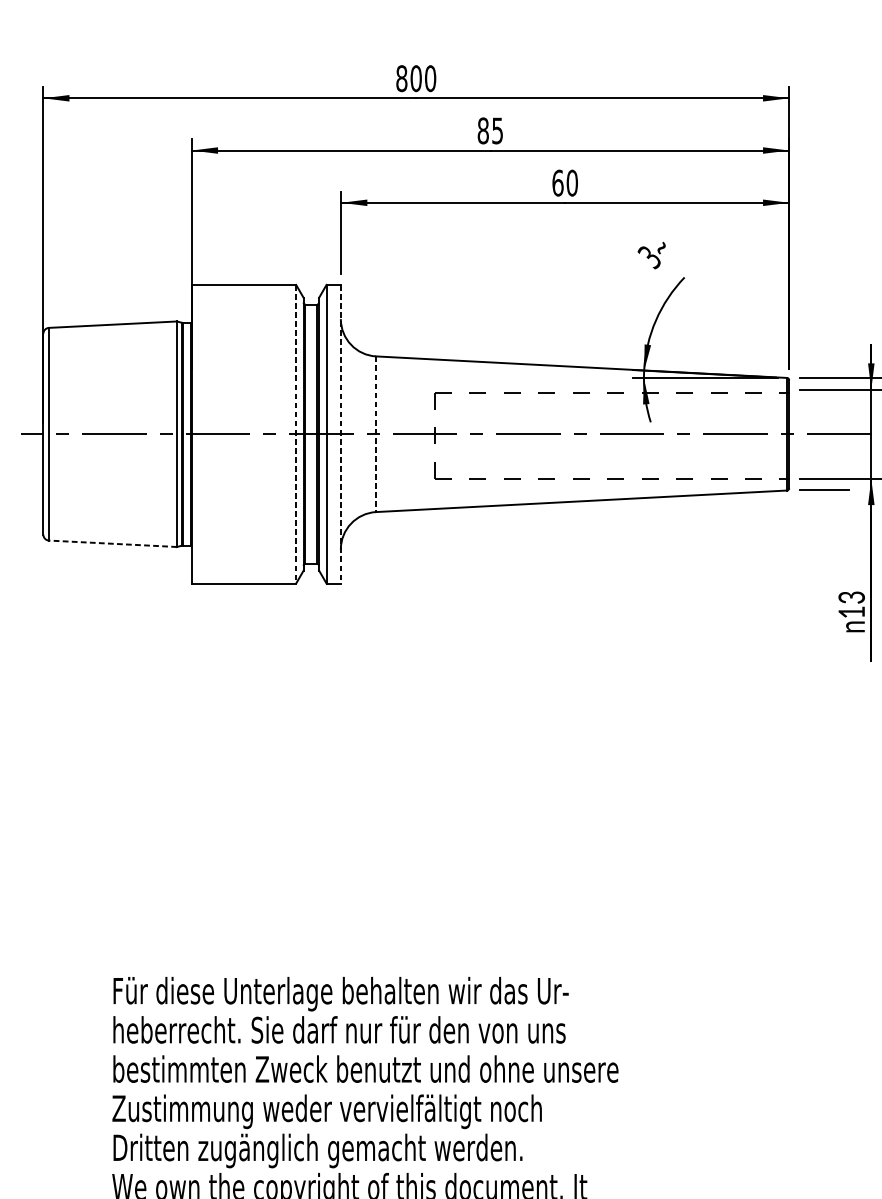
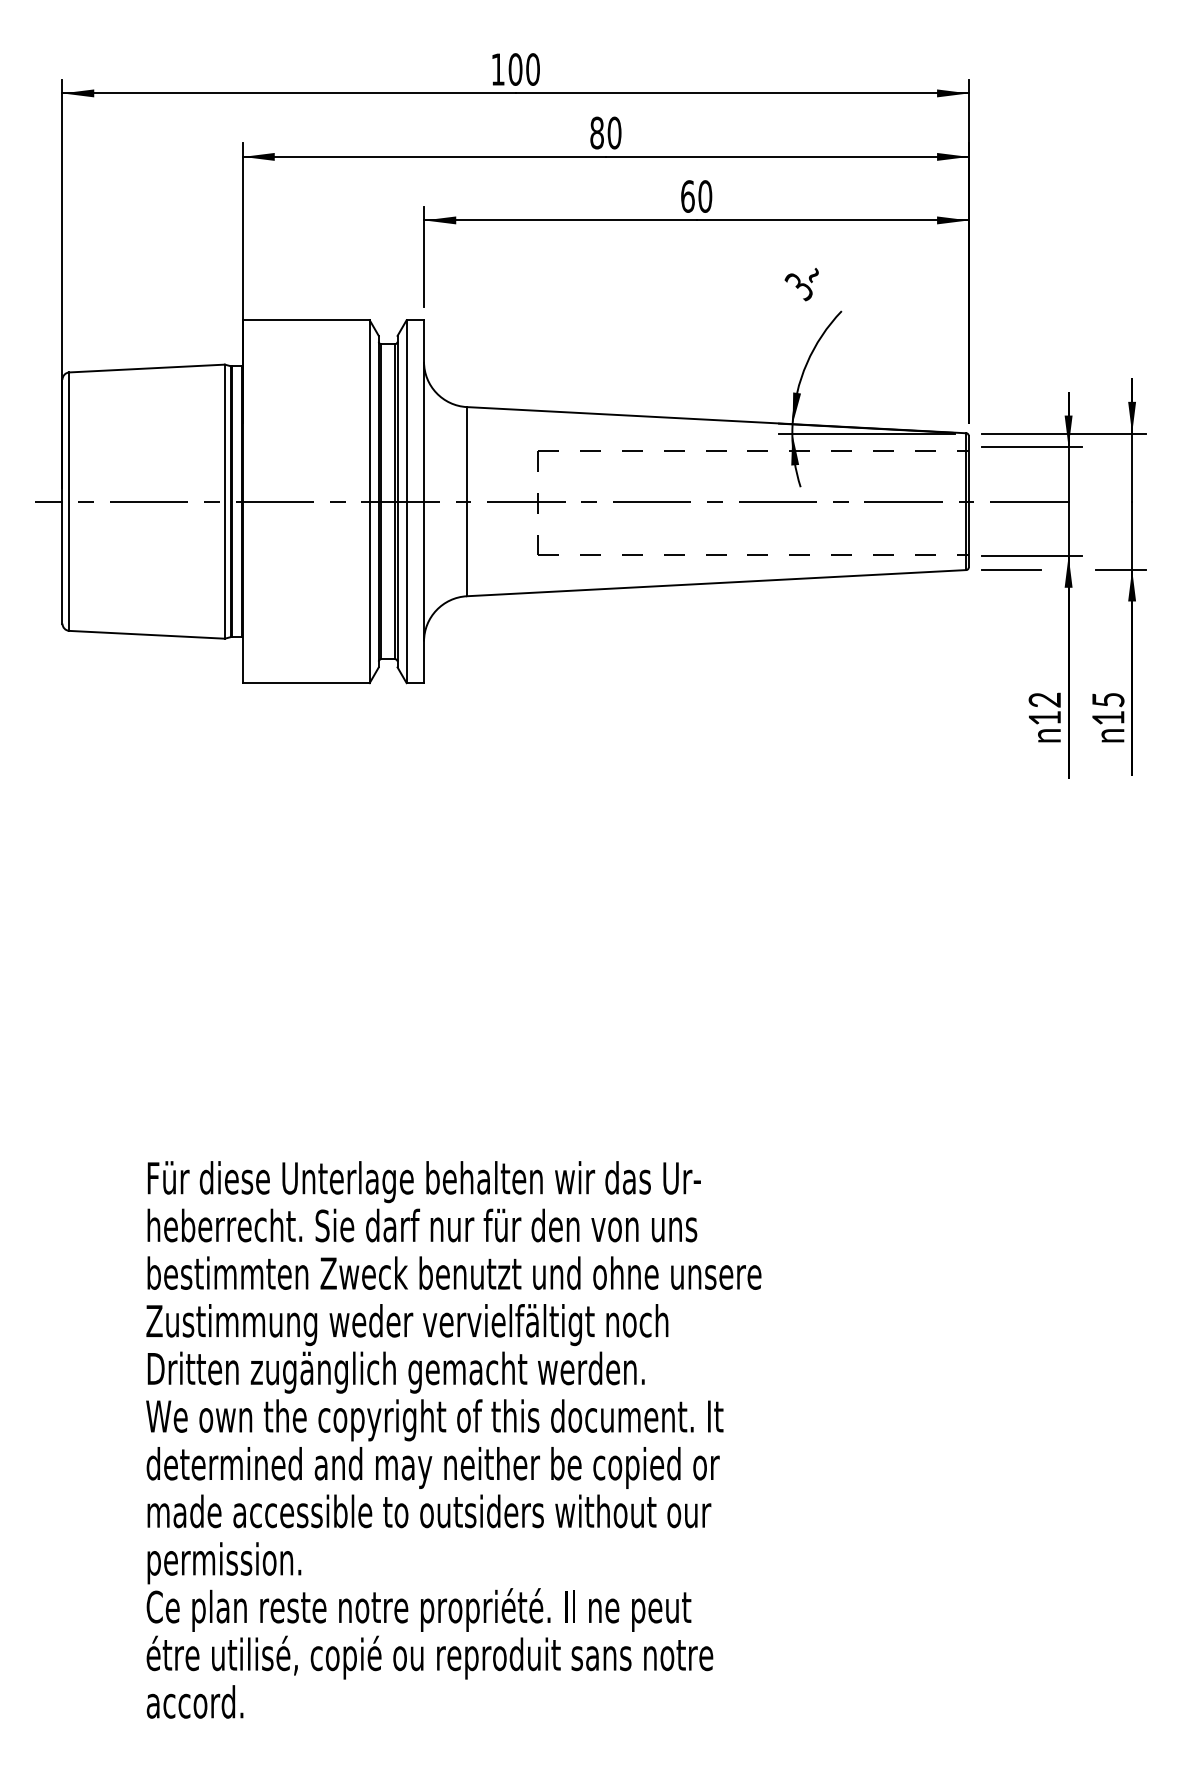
text: (401, 78) -> (497, 69), 800 -> 100
text: (497, 130) -> (614, 132), 85 -> 80
line: (295, 434) -> (369, 502), dashed -> solid
line: (341, 434) -> (424, 502), dashed -> solid
line: (376, 434) -> (467, 501), dashed -> solid
line: (113, 543) -> (147, 634), dashed -> solid
text: (852, 597) -> (1045, 699), 13 -> 12

